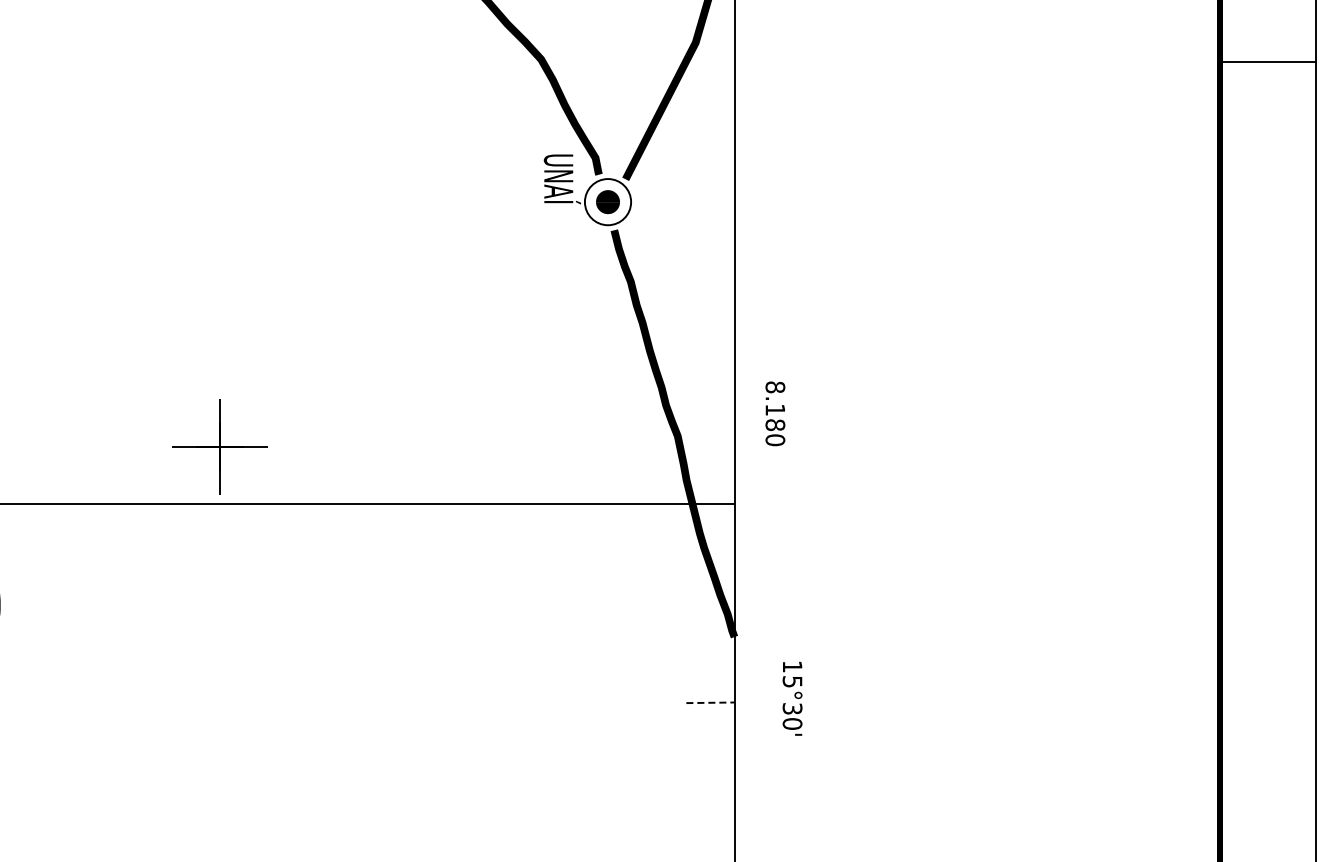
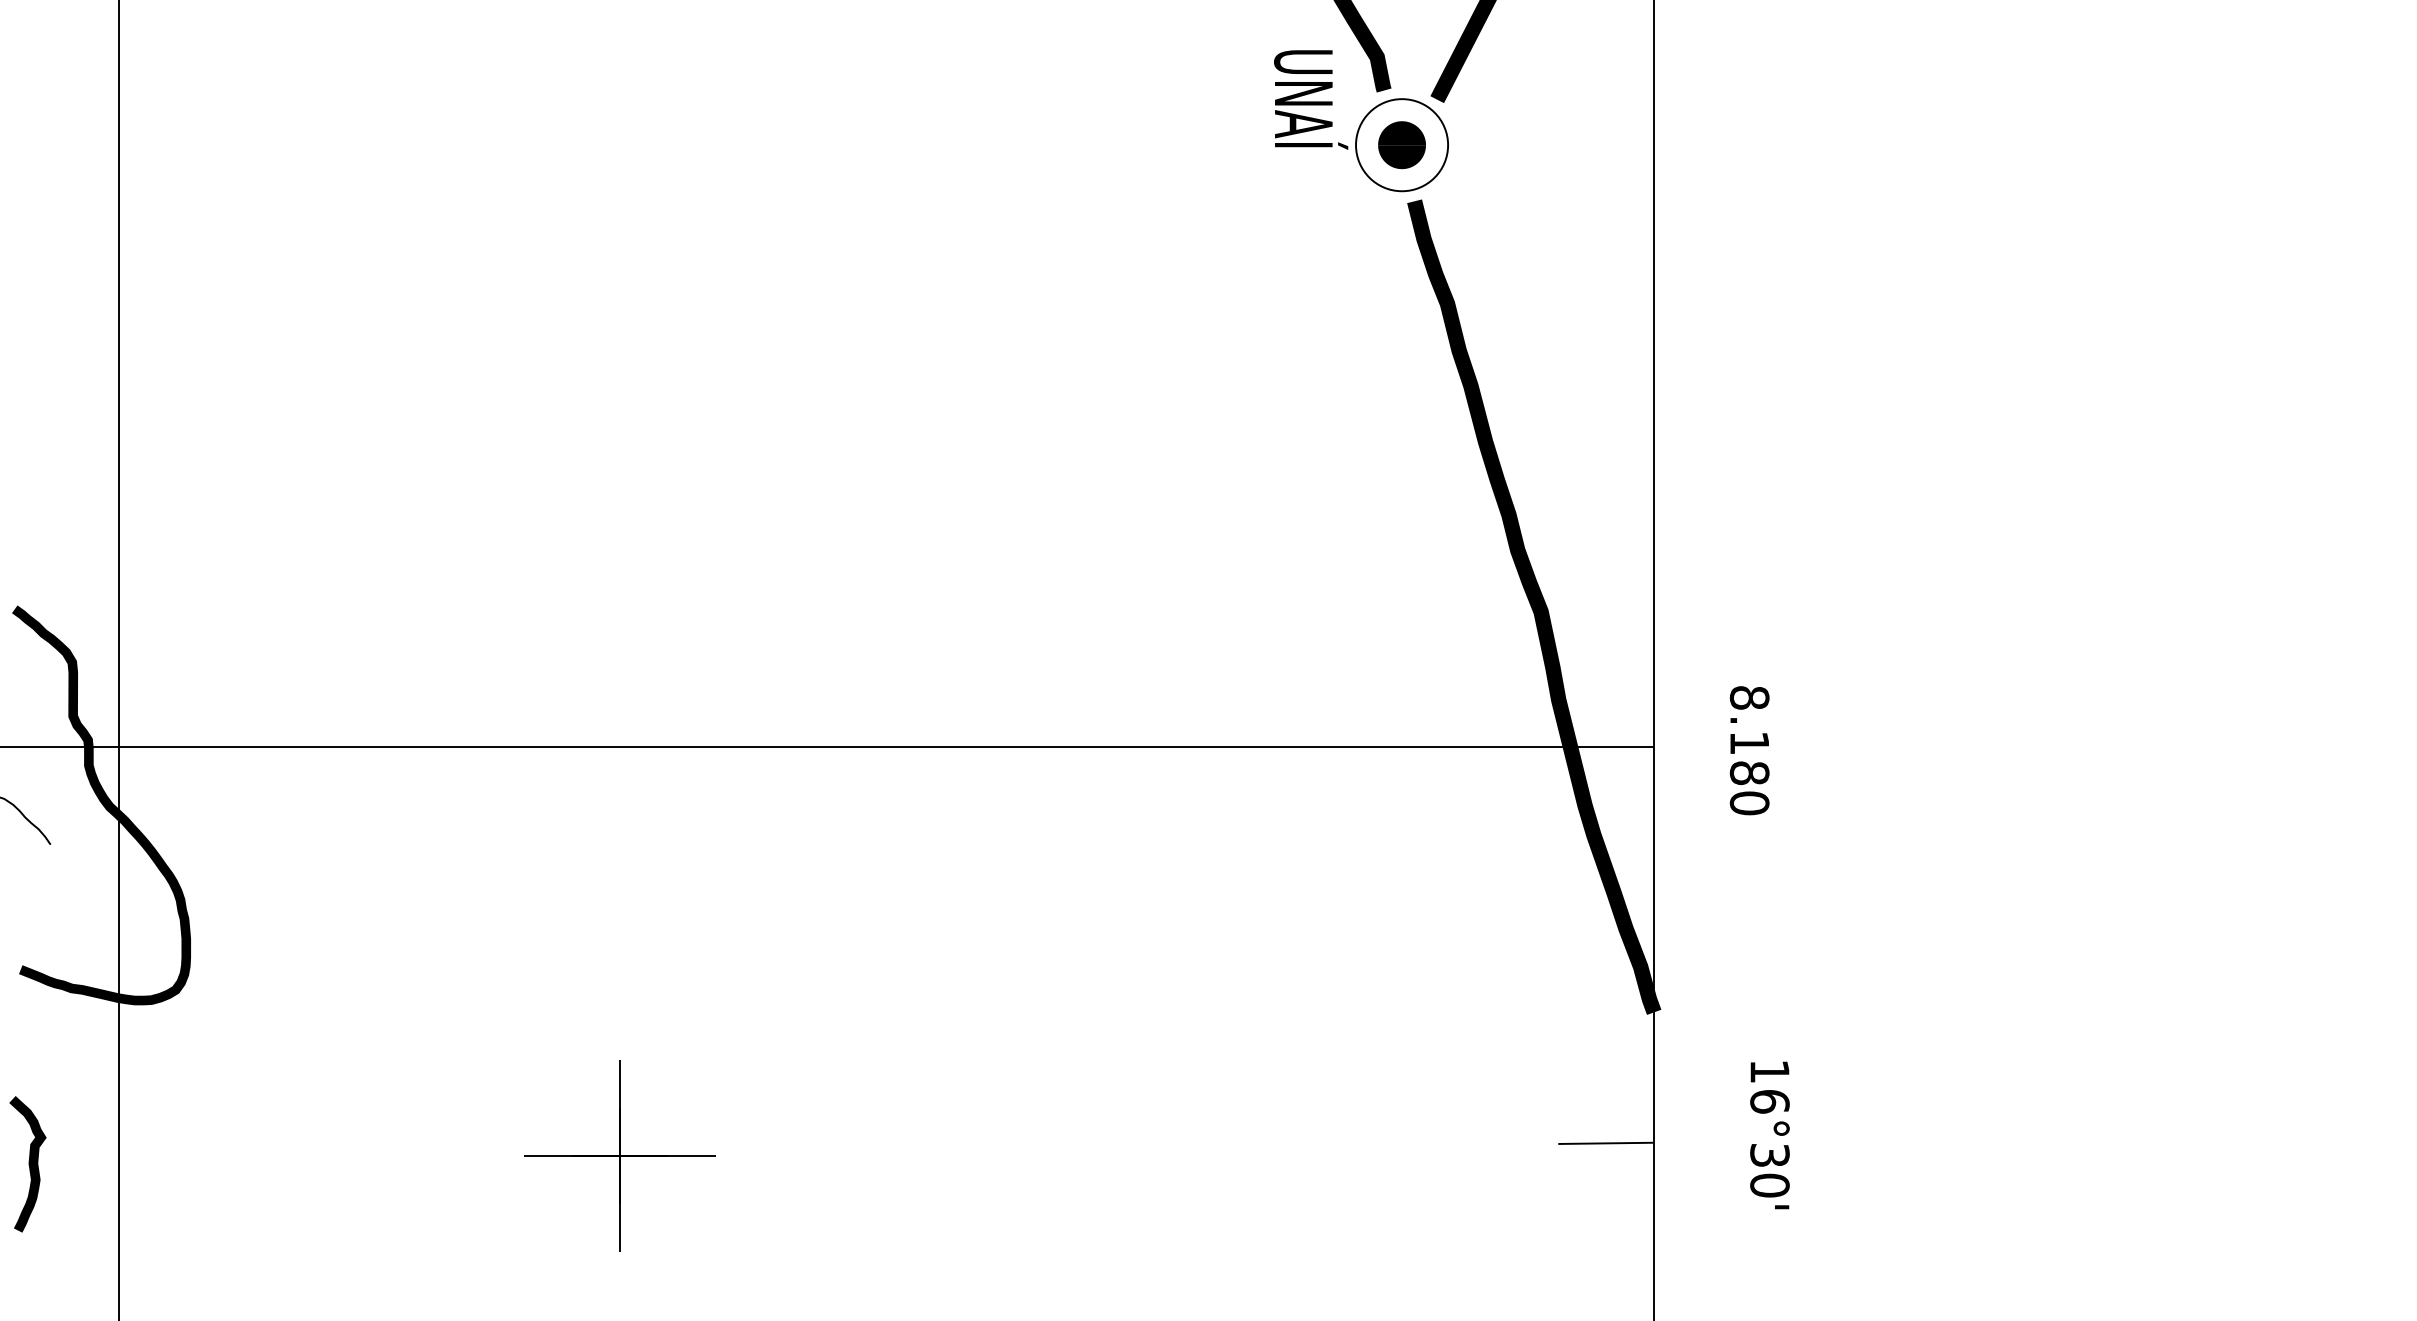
text: (775, 413) -> (1749, 749), moved
part: (219, 446) -> (619, 1154), moved
text: (792, 681) -> (1769, 1100), 15°30' -> 16°30'
line: (710, 702) -> (1606, 1142), dashed -> solid

